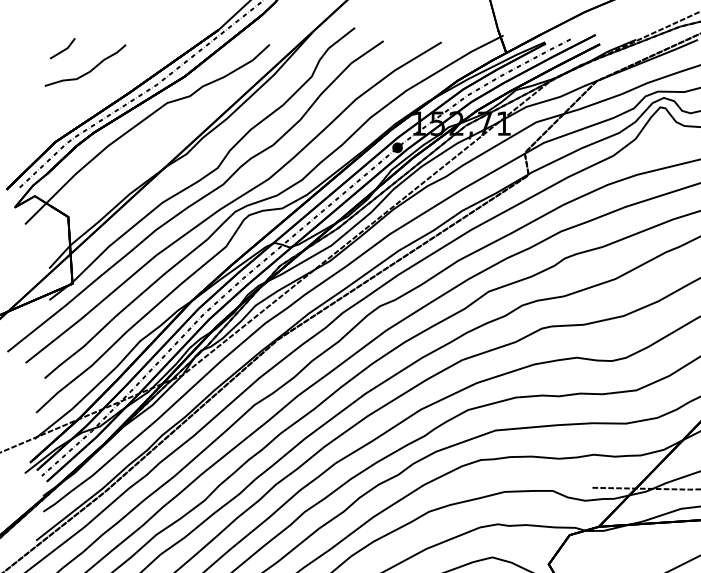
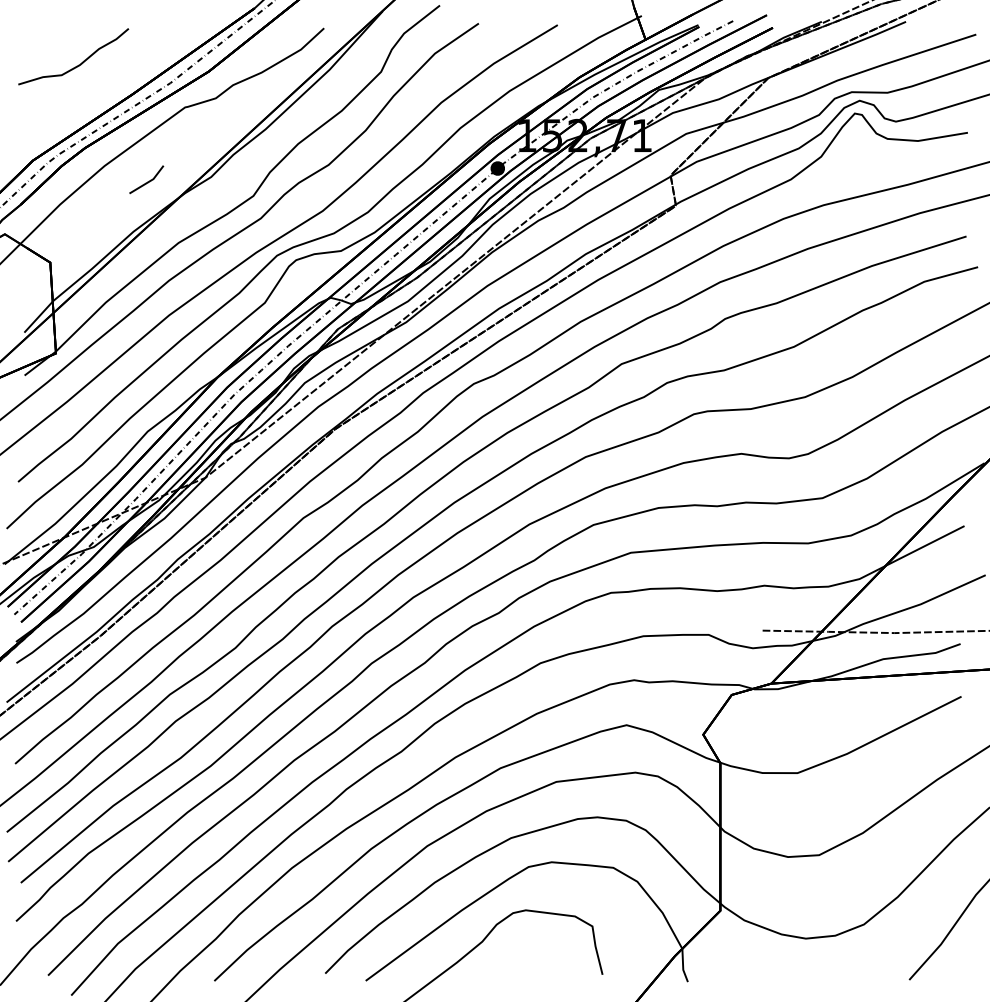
line: (63, 49) -> (147, 181), moved

